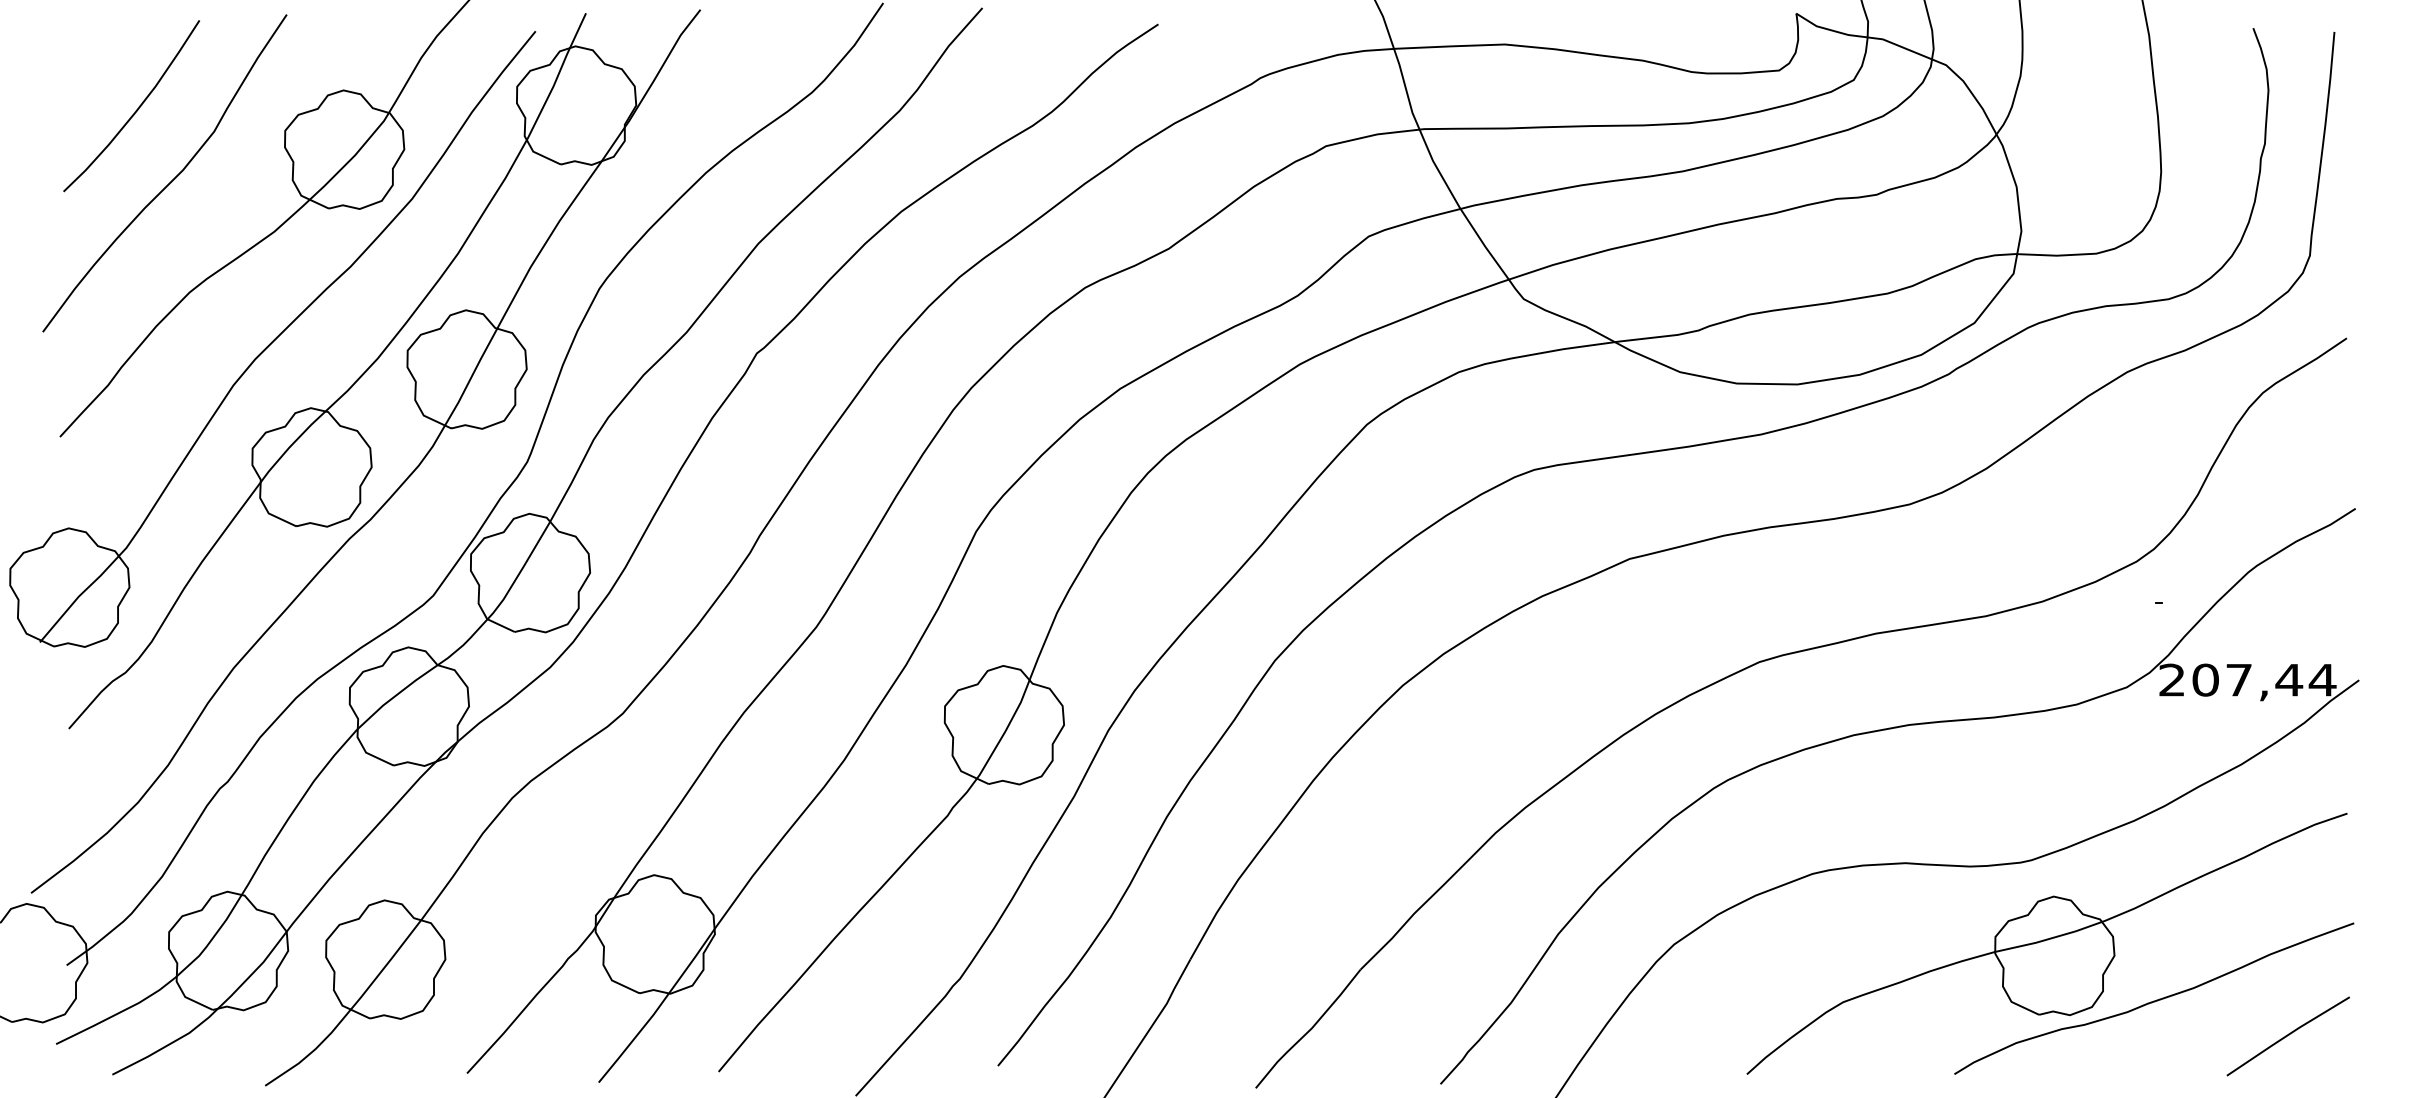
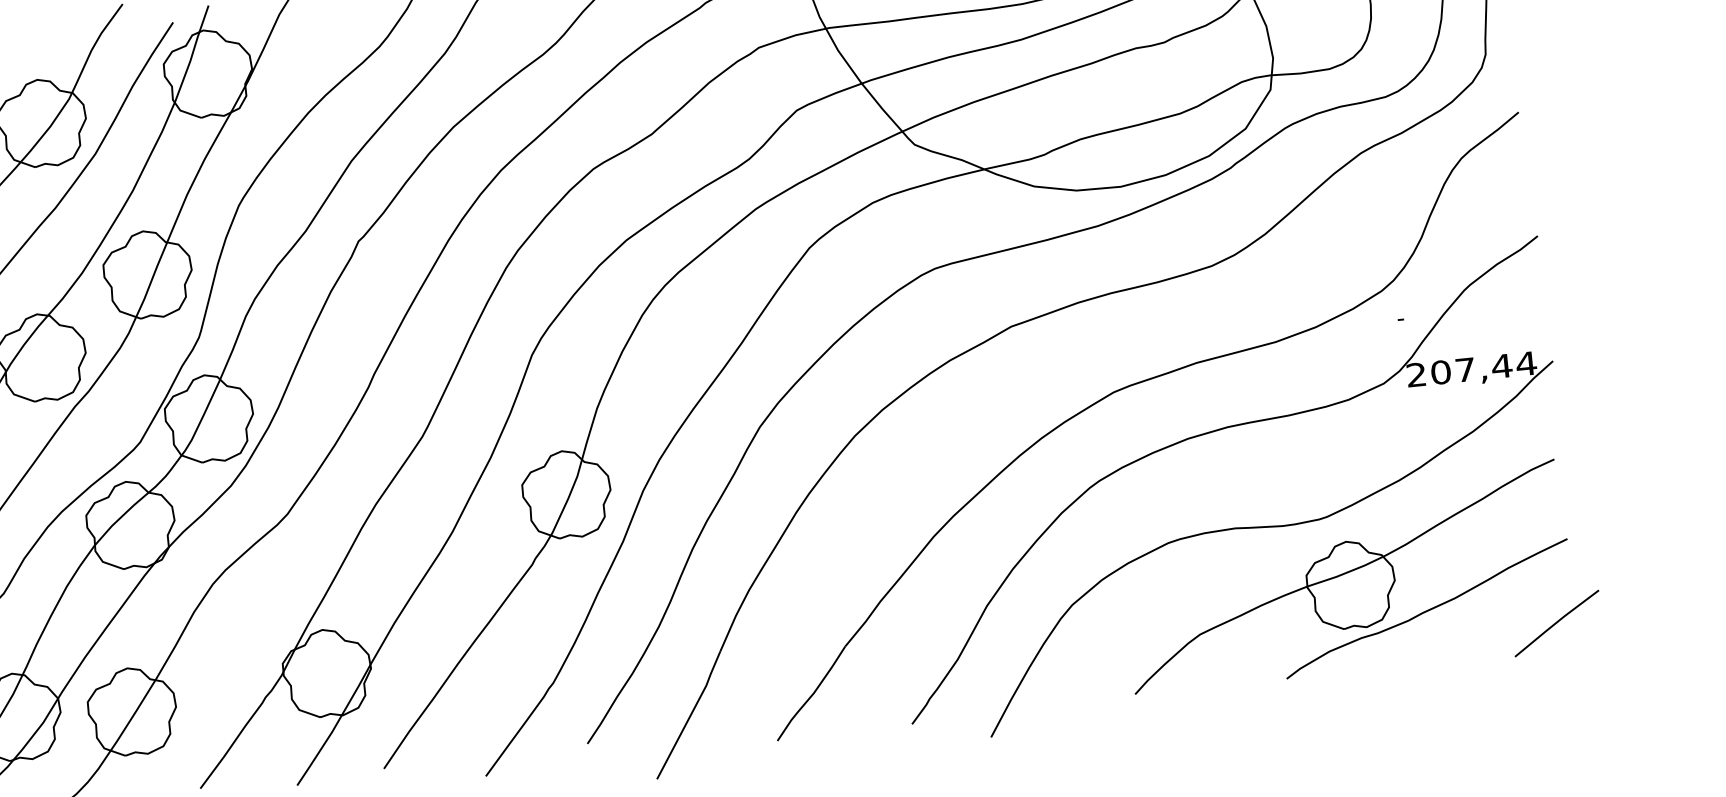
line: (2287, 1036) -> (1556, 623), moved

